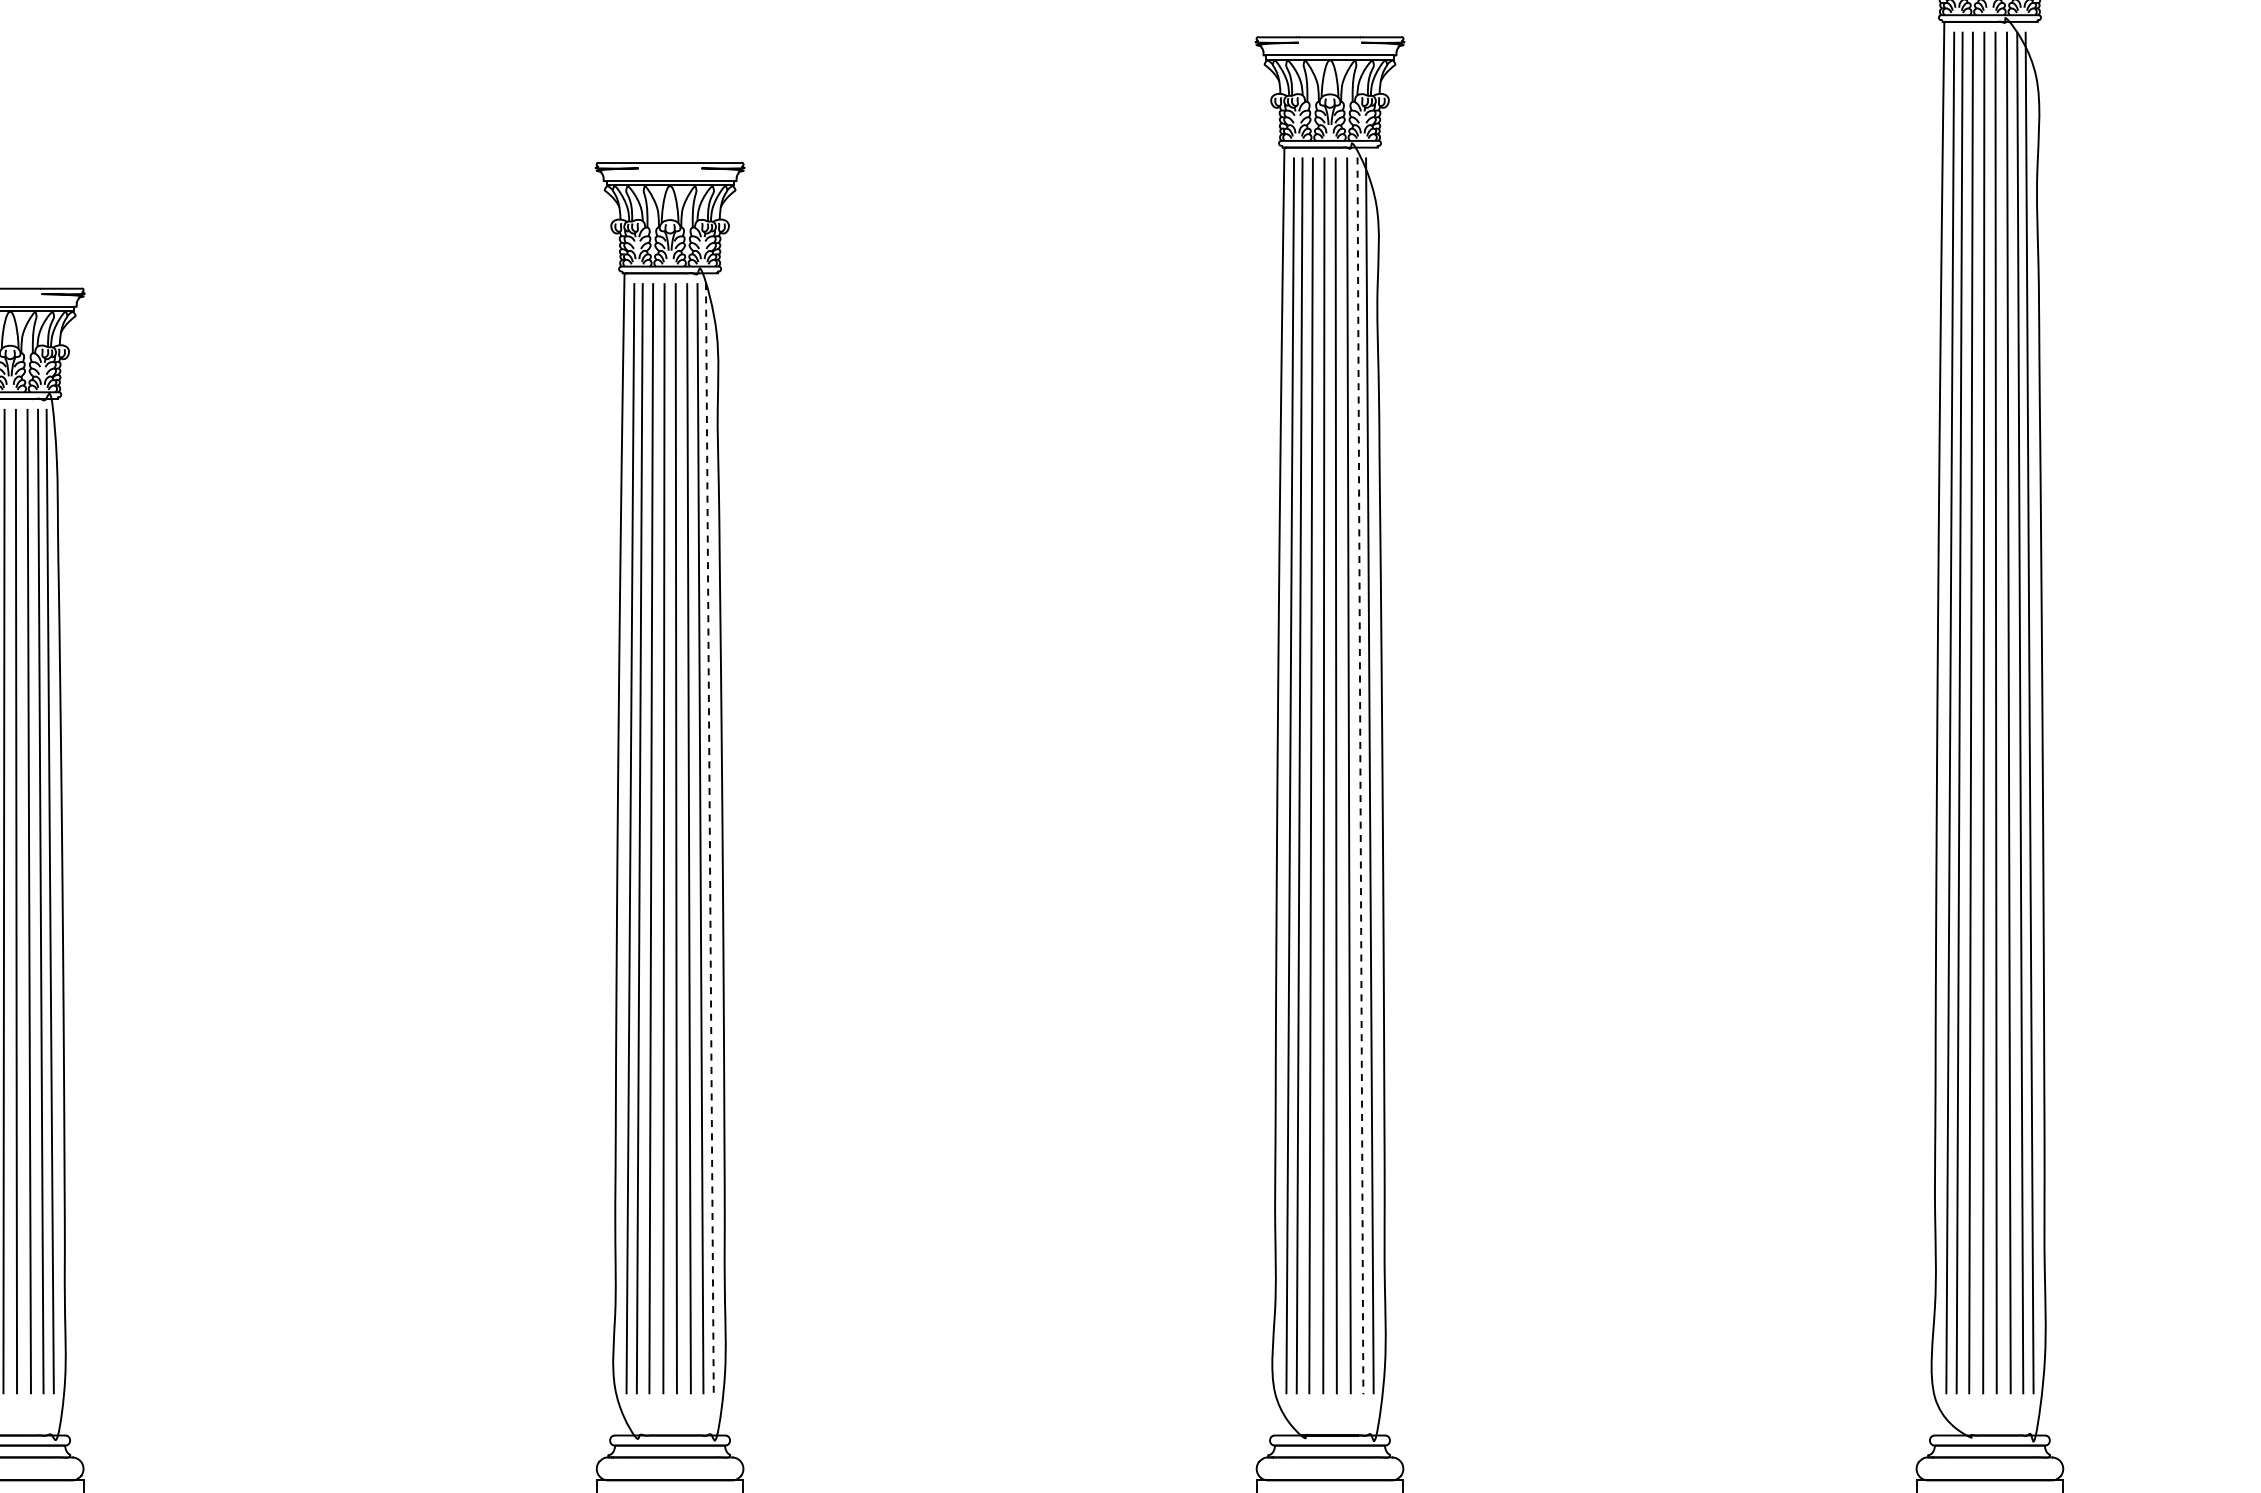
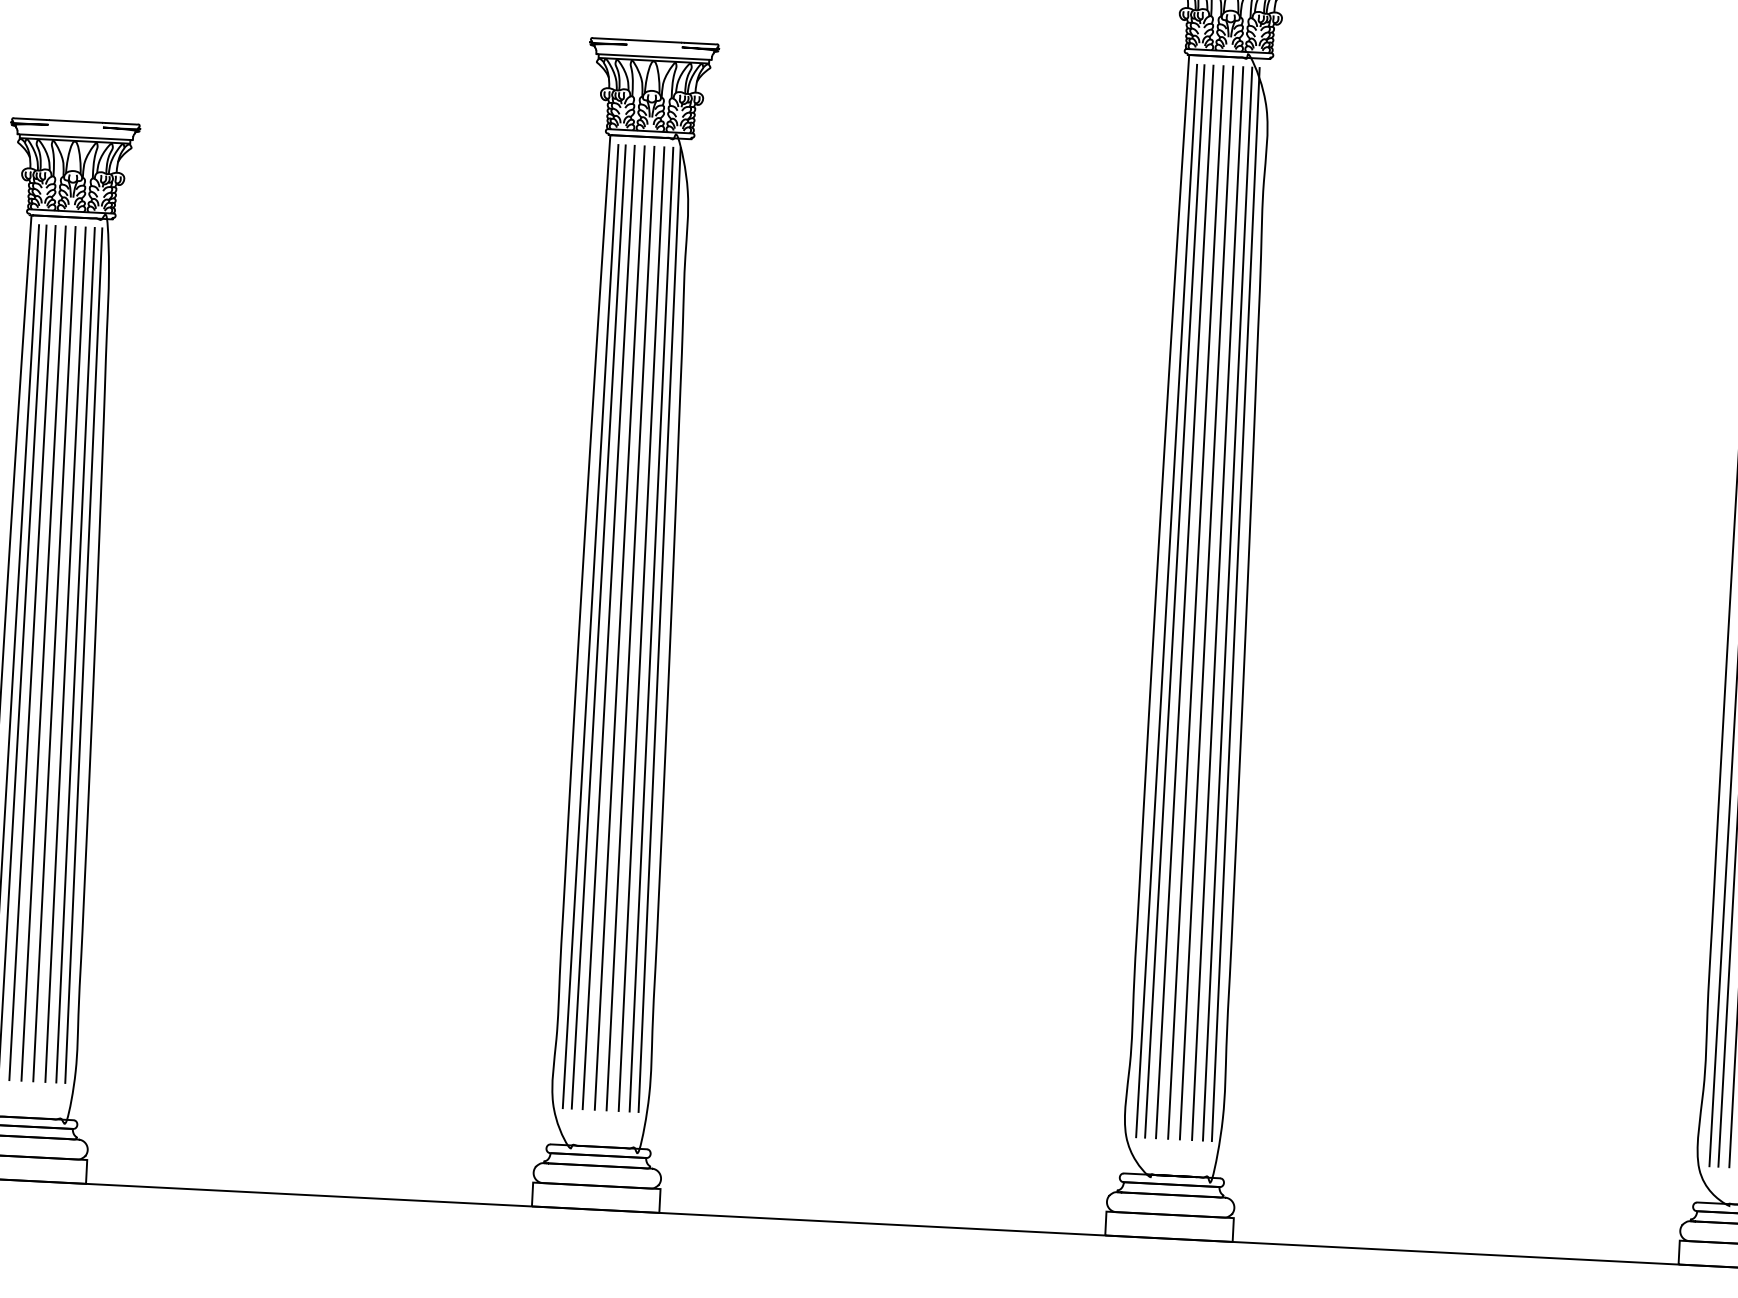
line: (1360, 776) -> (1227, 604), dashed -> solid
line: (709, 838) -> (659, 629), dashed -> solid

